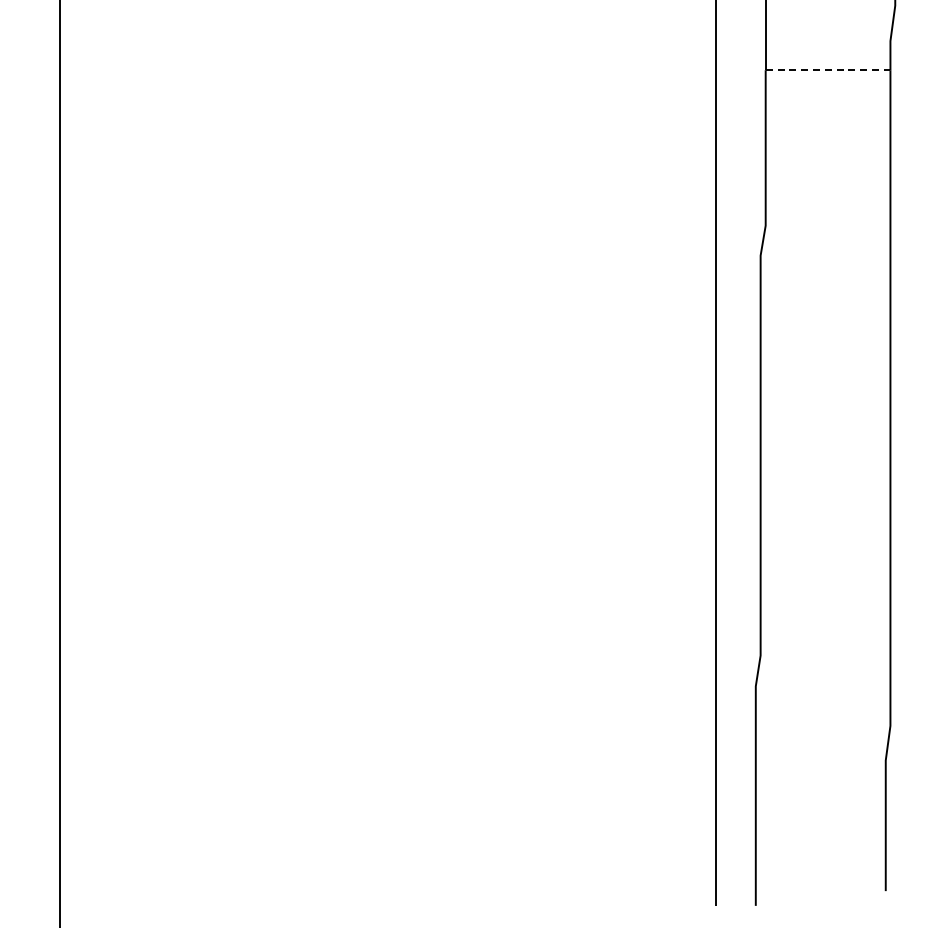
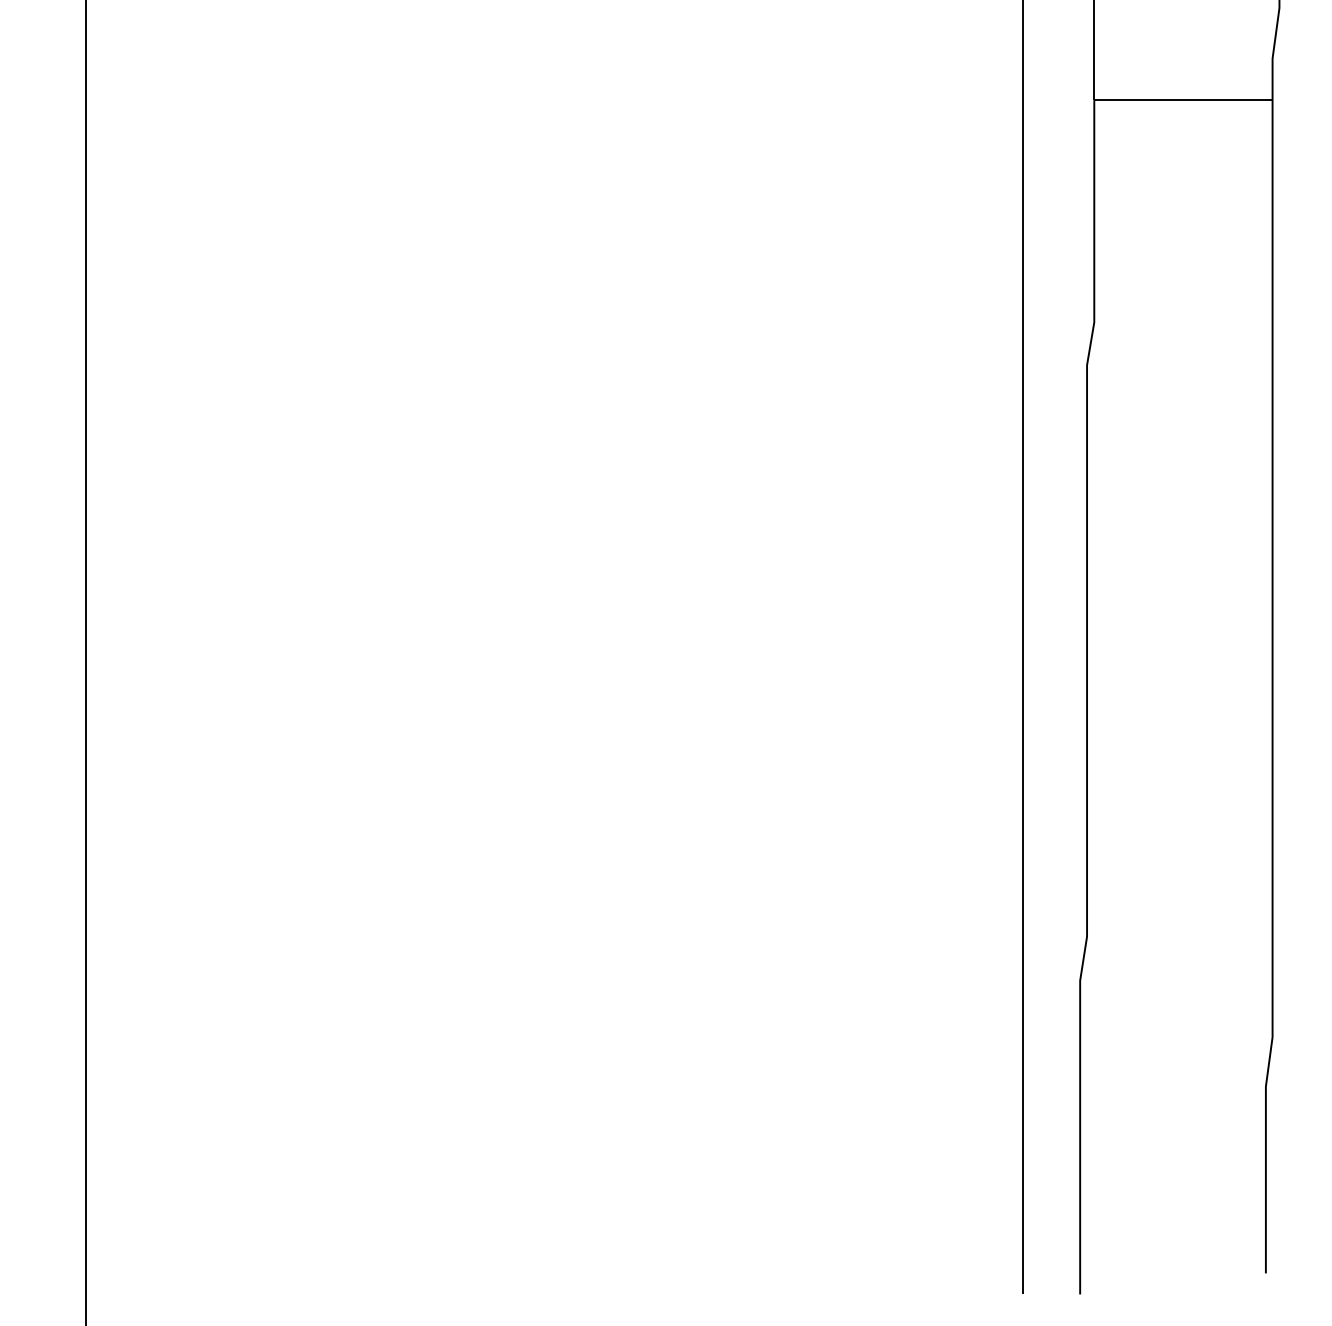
line: (828, 70) -> (1184, 100), dashed -> solid

